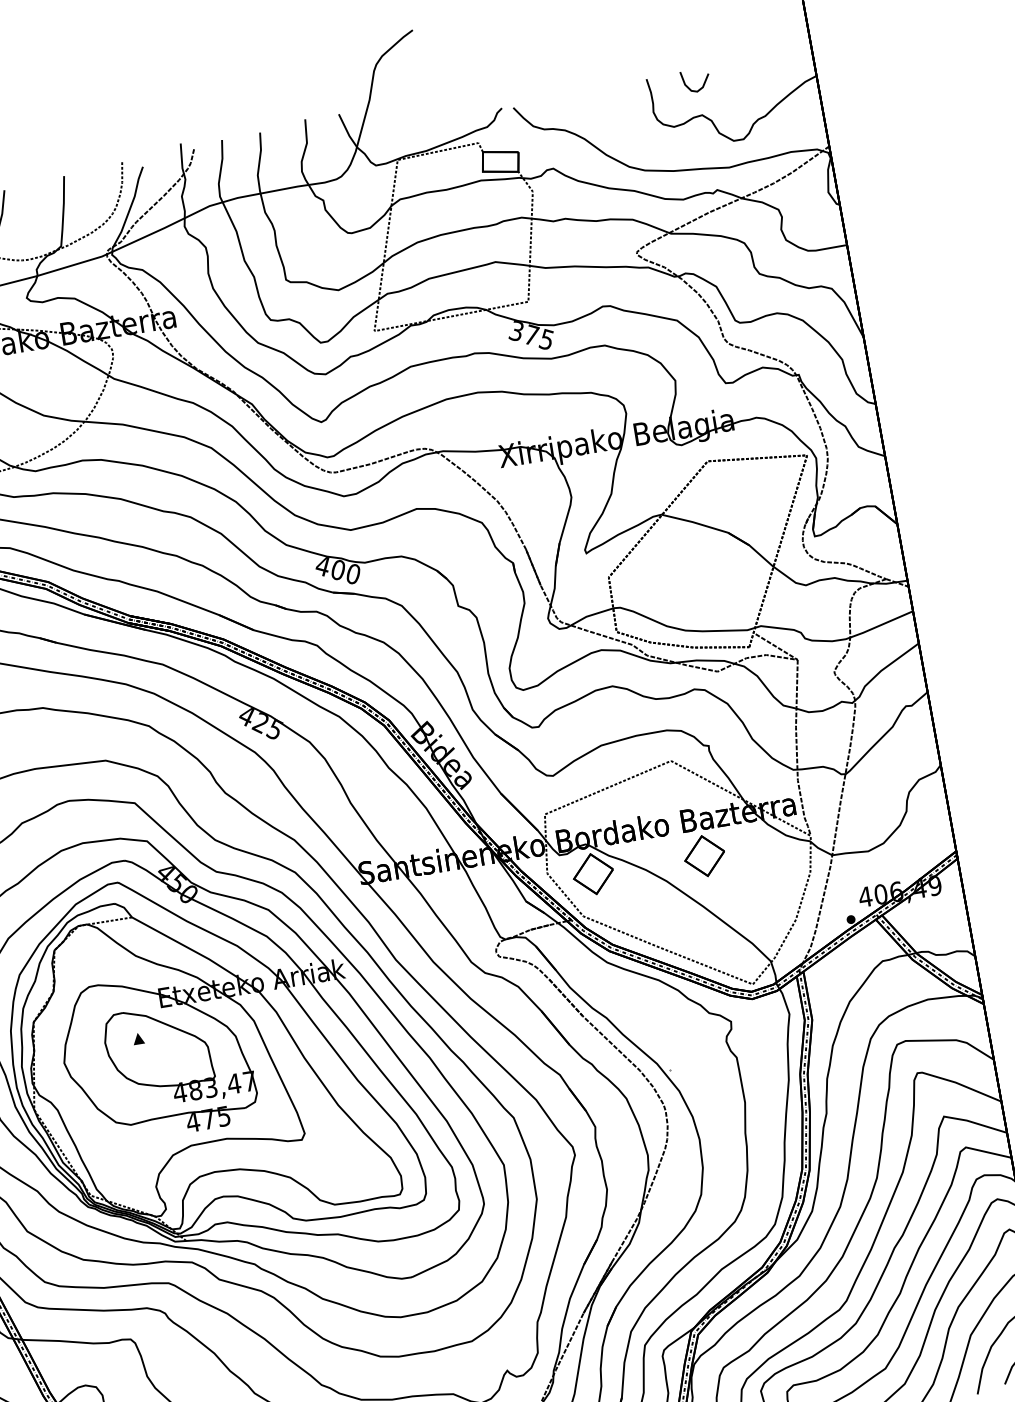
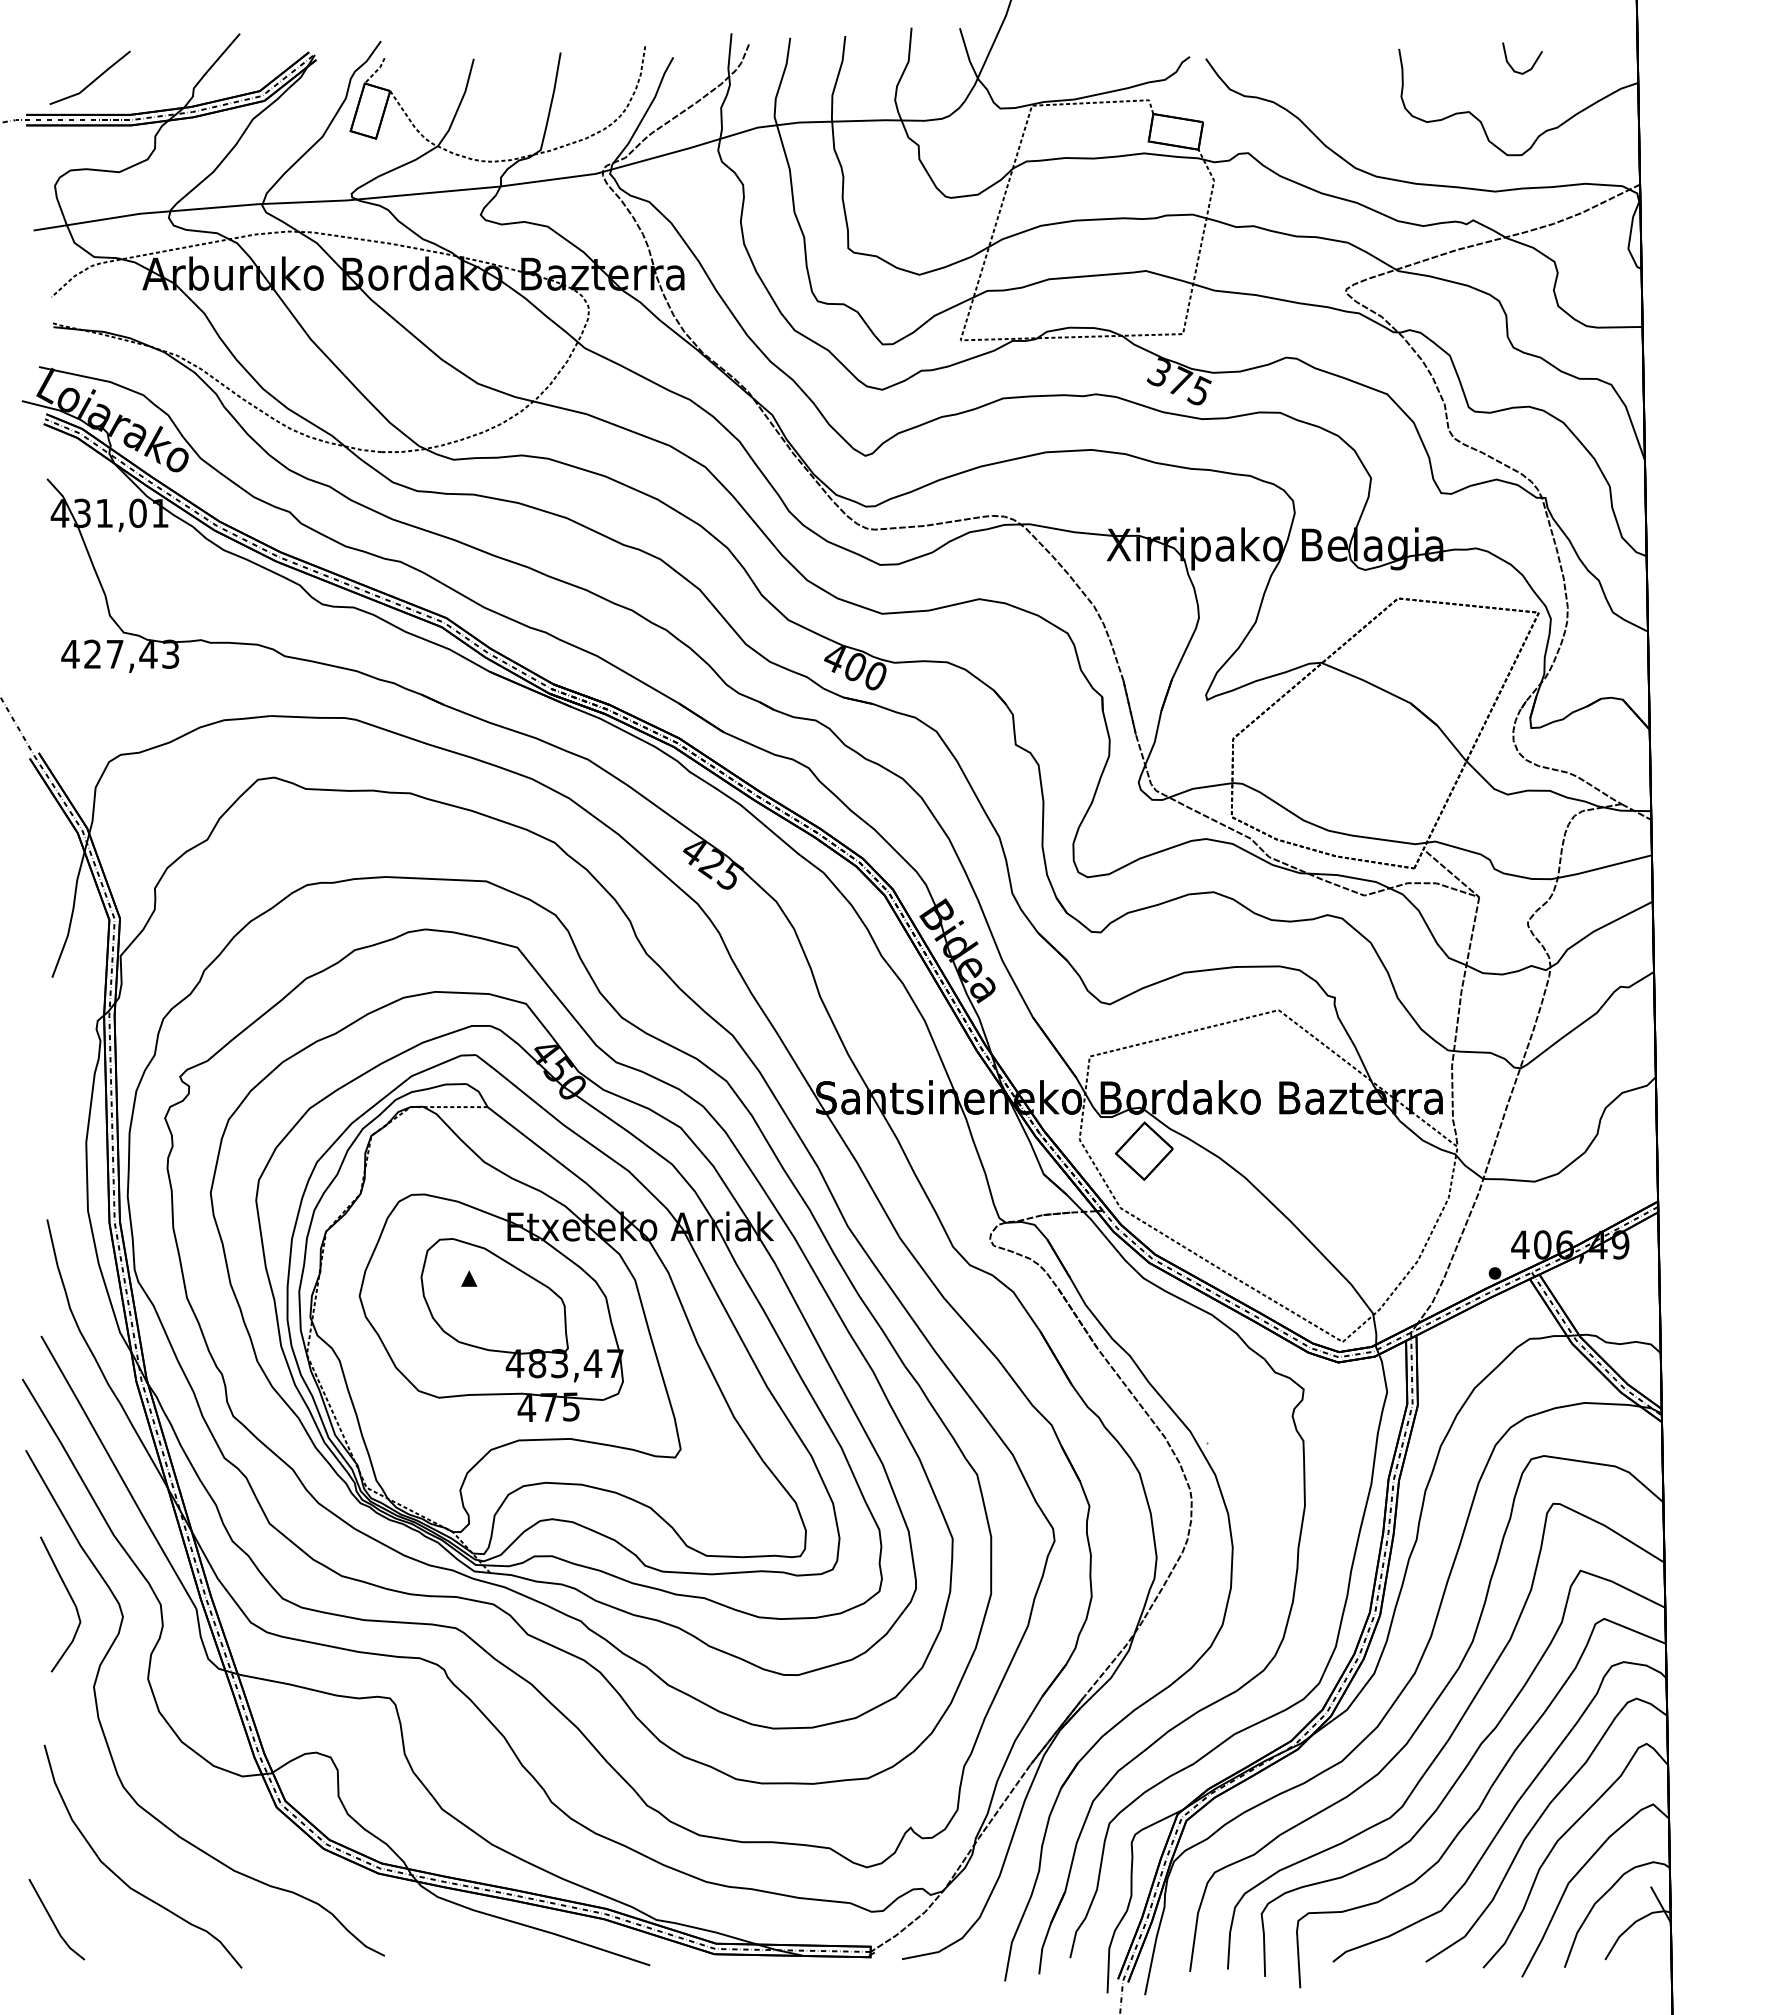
curve: (702, 85) -> (1531, 66), moved
part: (704, 855) -> (1303, 1150), removed

